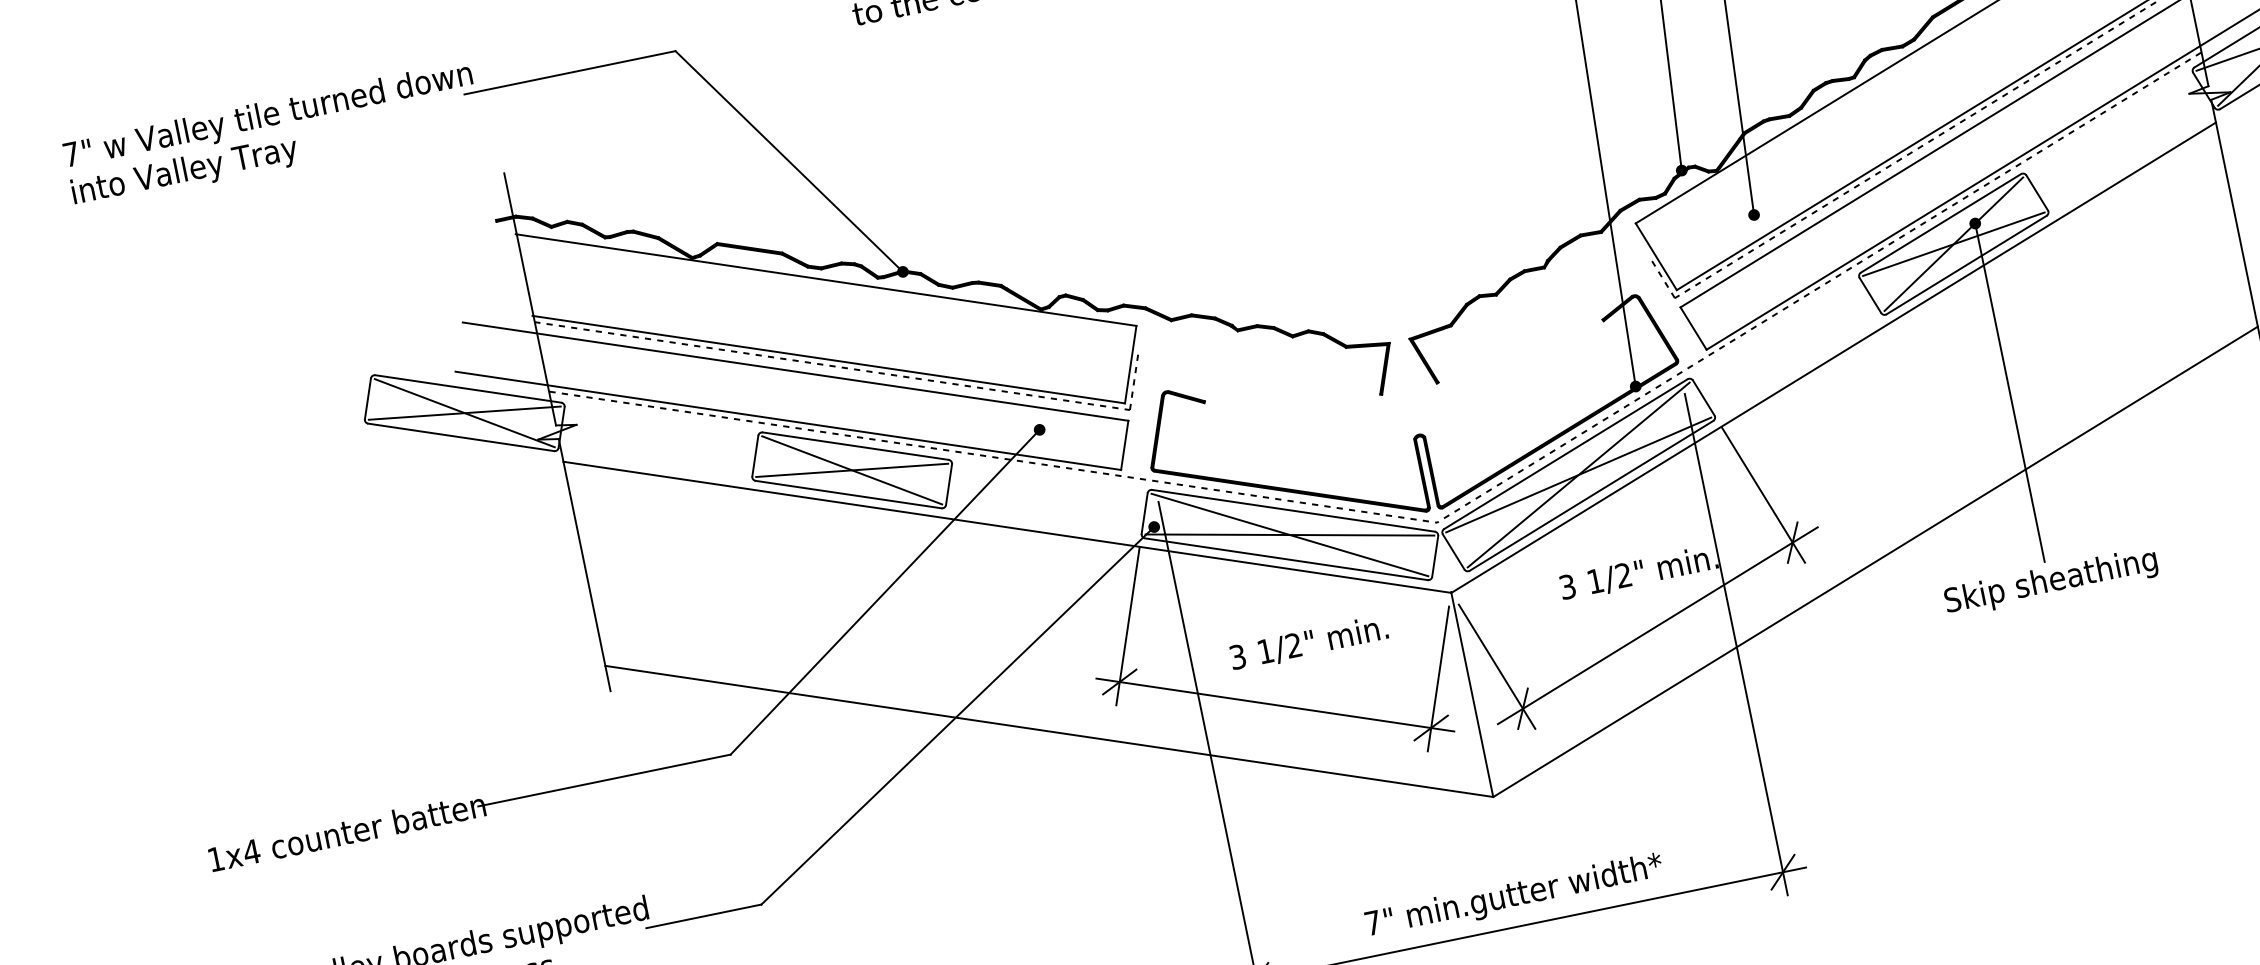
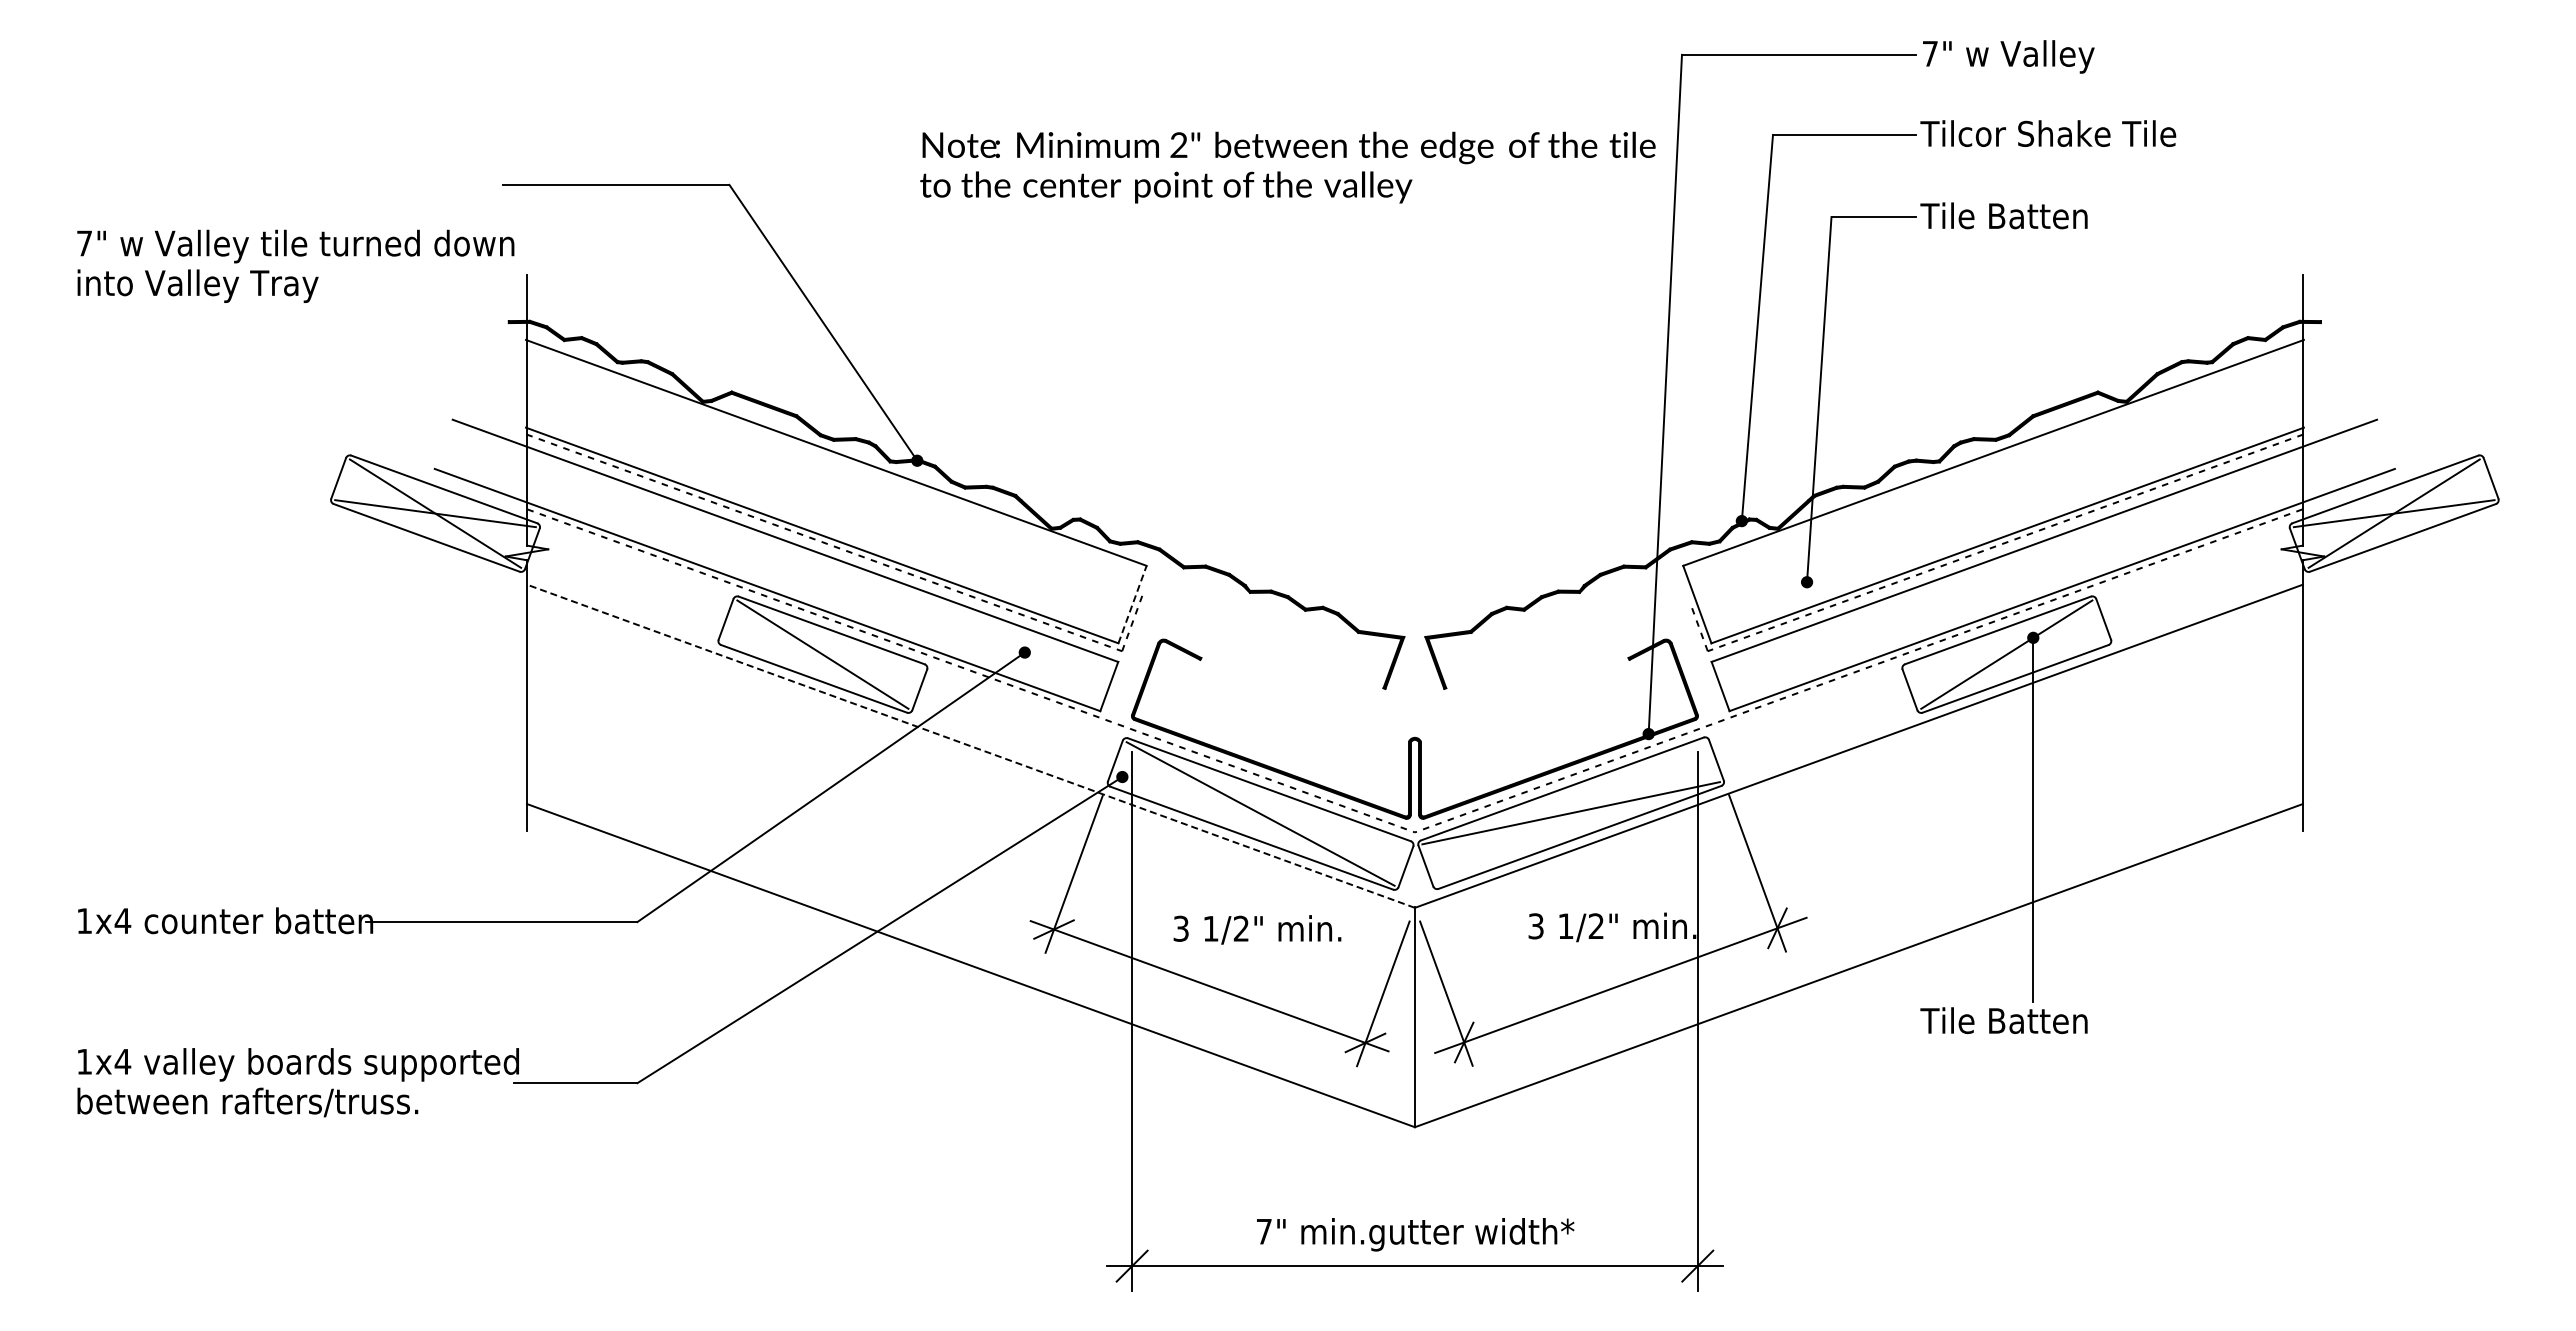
text: (271, 134) -> (295, 265), moved
line: (1953, 244) -> (2006, 654), removed
line: (1130, 364) -> (1132, 604), solid -> dashed
line: (851, 470) -> (822, 654), removed
line: (1579, 475) -> (1571, 813), removed
line: (1007, 527) -> (970, 746), solid -> dashed
line: (1289, 534) -> (1260, 813), removed
text: (2050, 582) -> (2034, 1023), Skip sheathing -> Tile Batten

